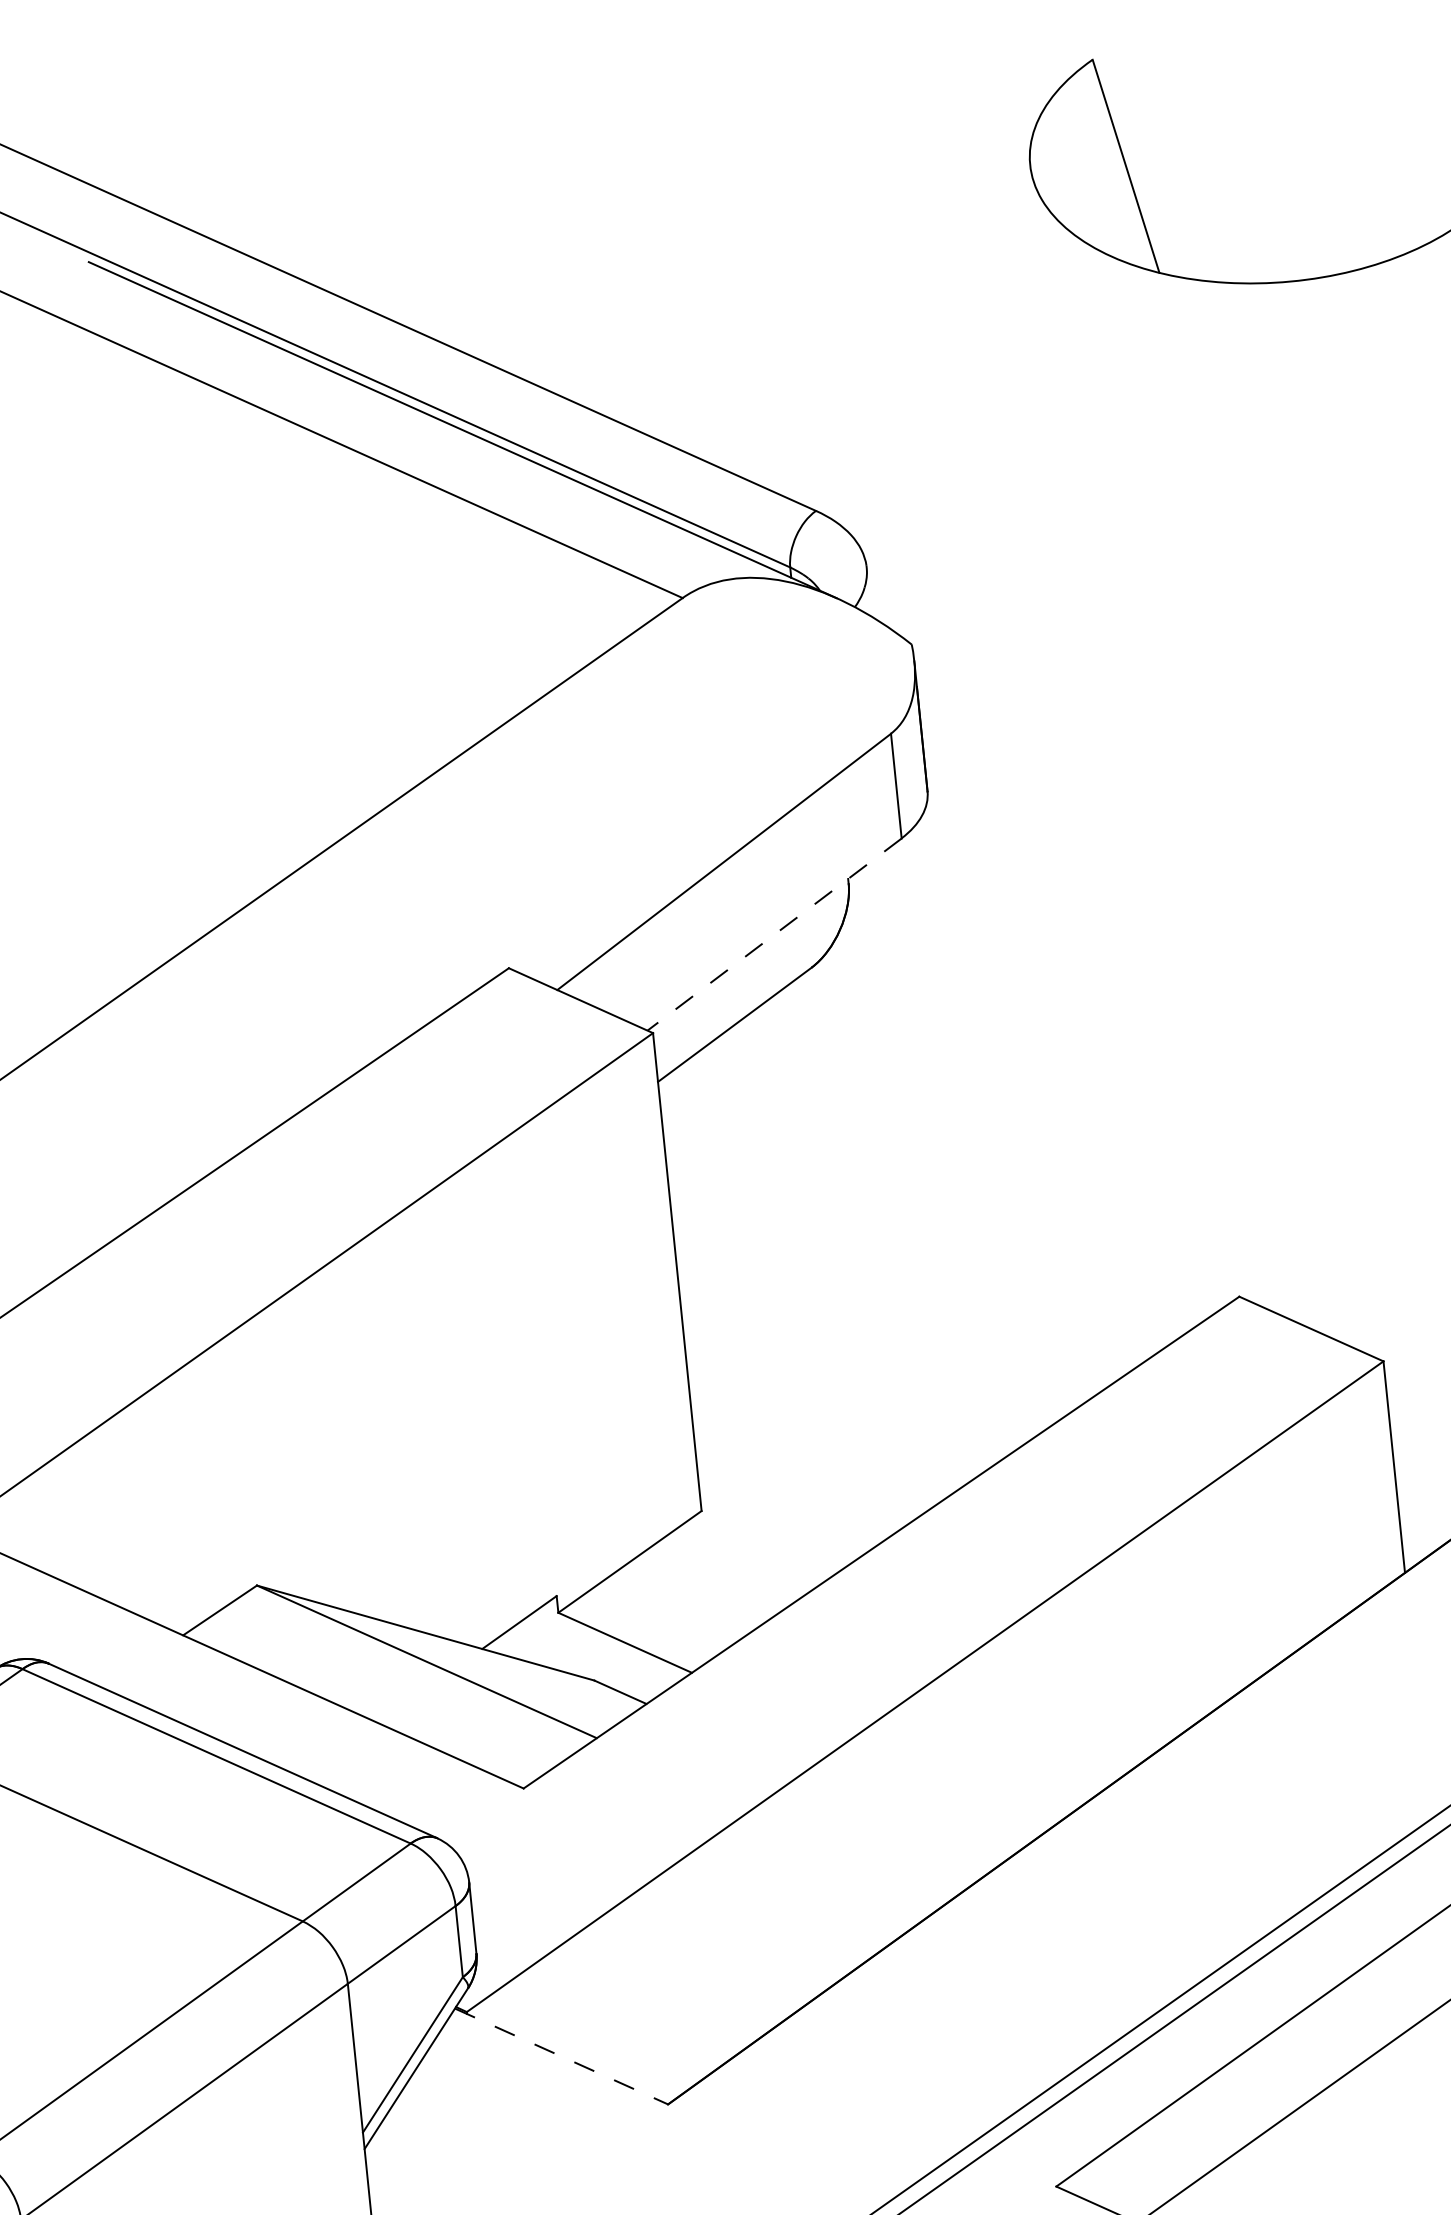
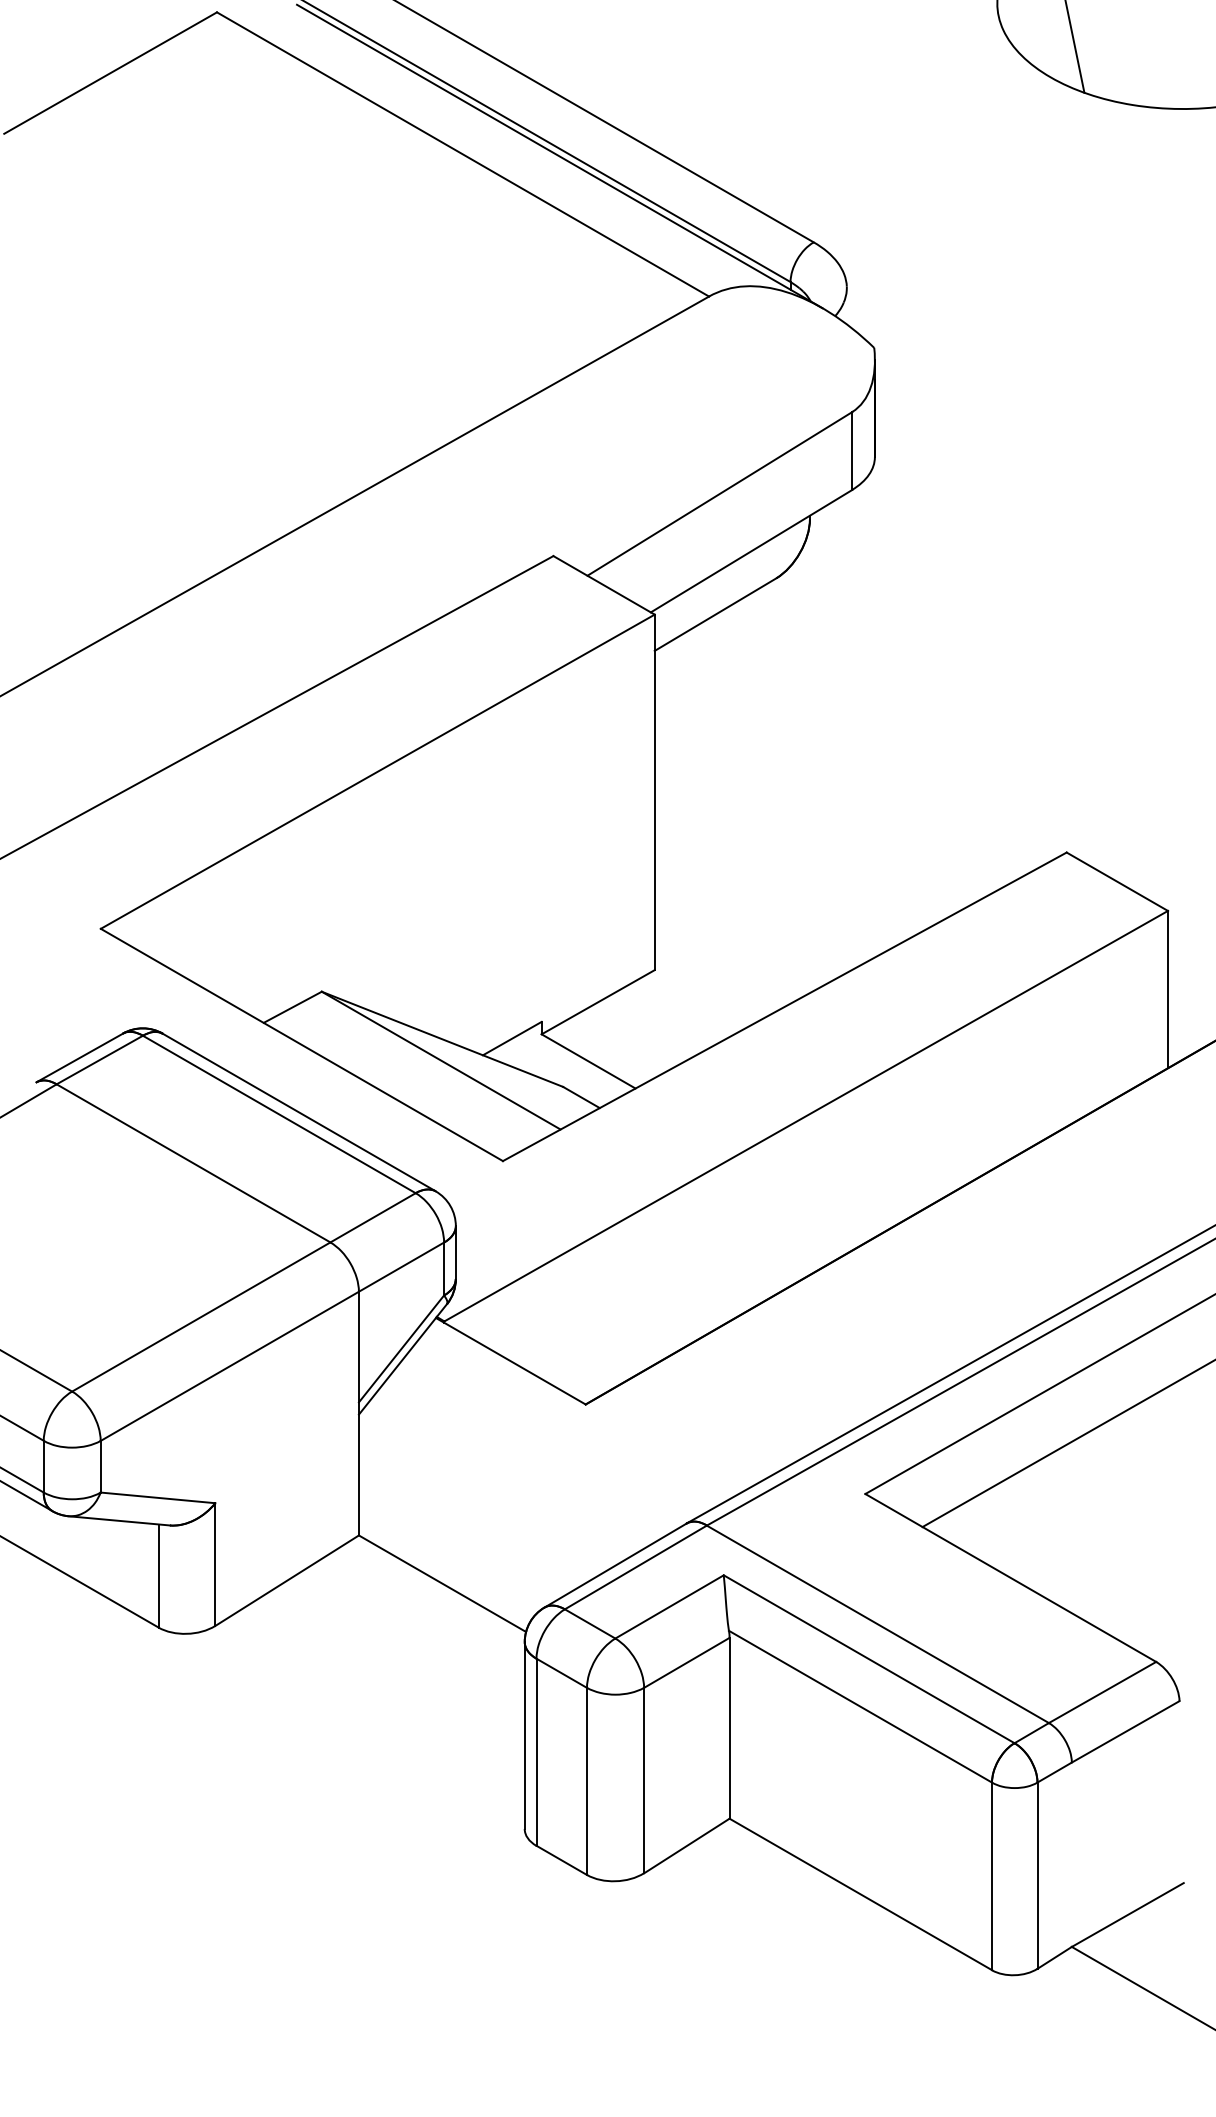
line: (774, 935) -> (751, 551), dashed -> solid
line: (562, 2056) -> (511, 1361), dashed -> solid

